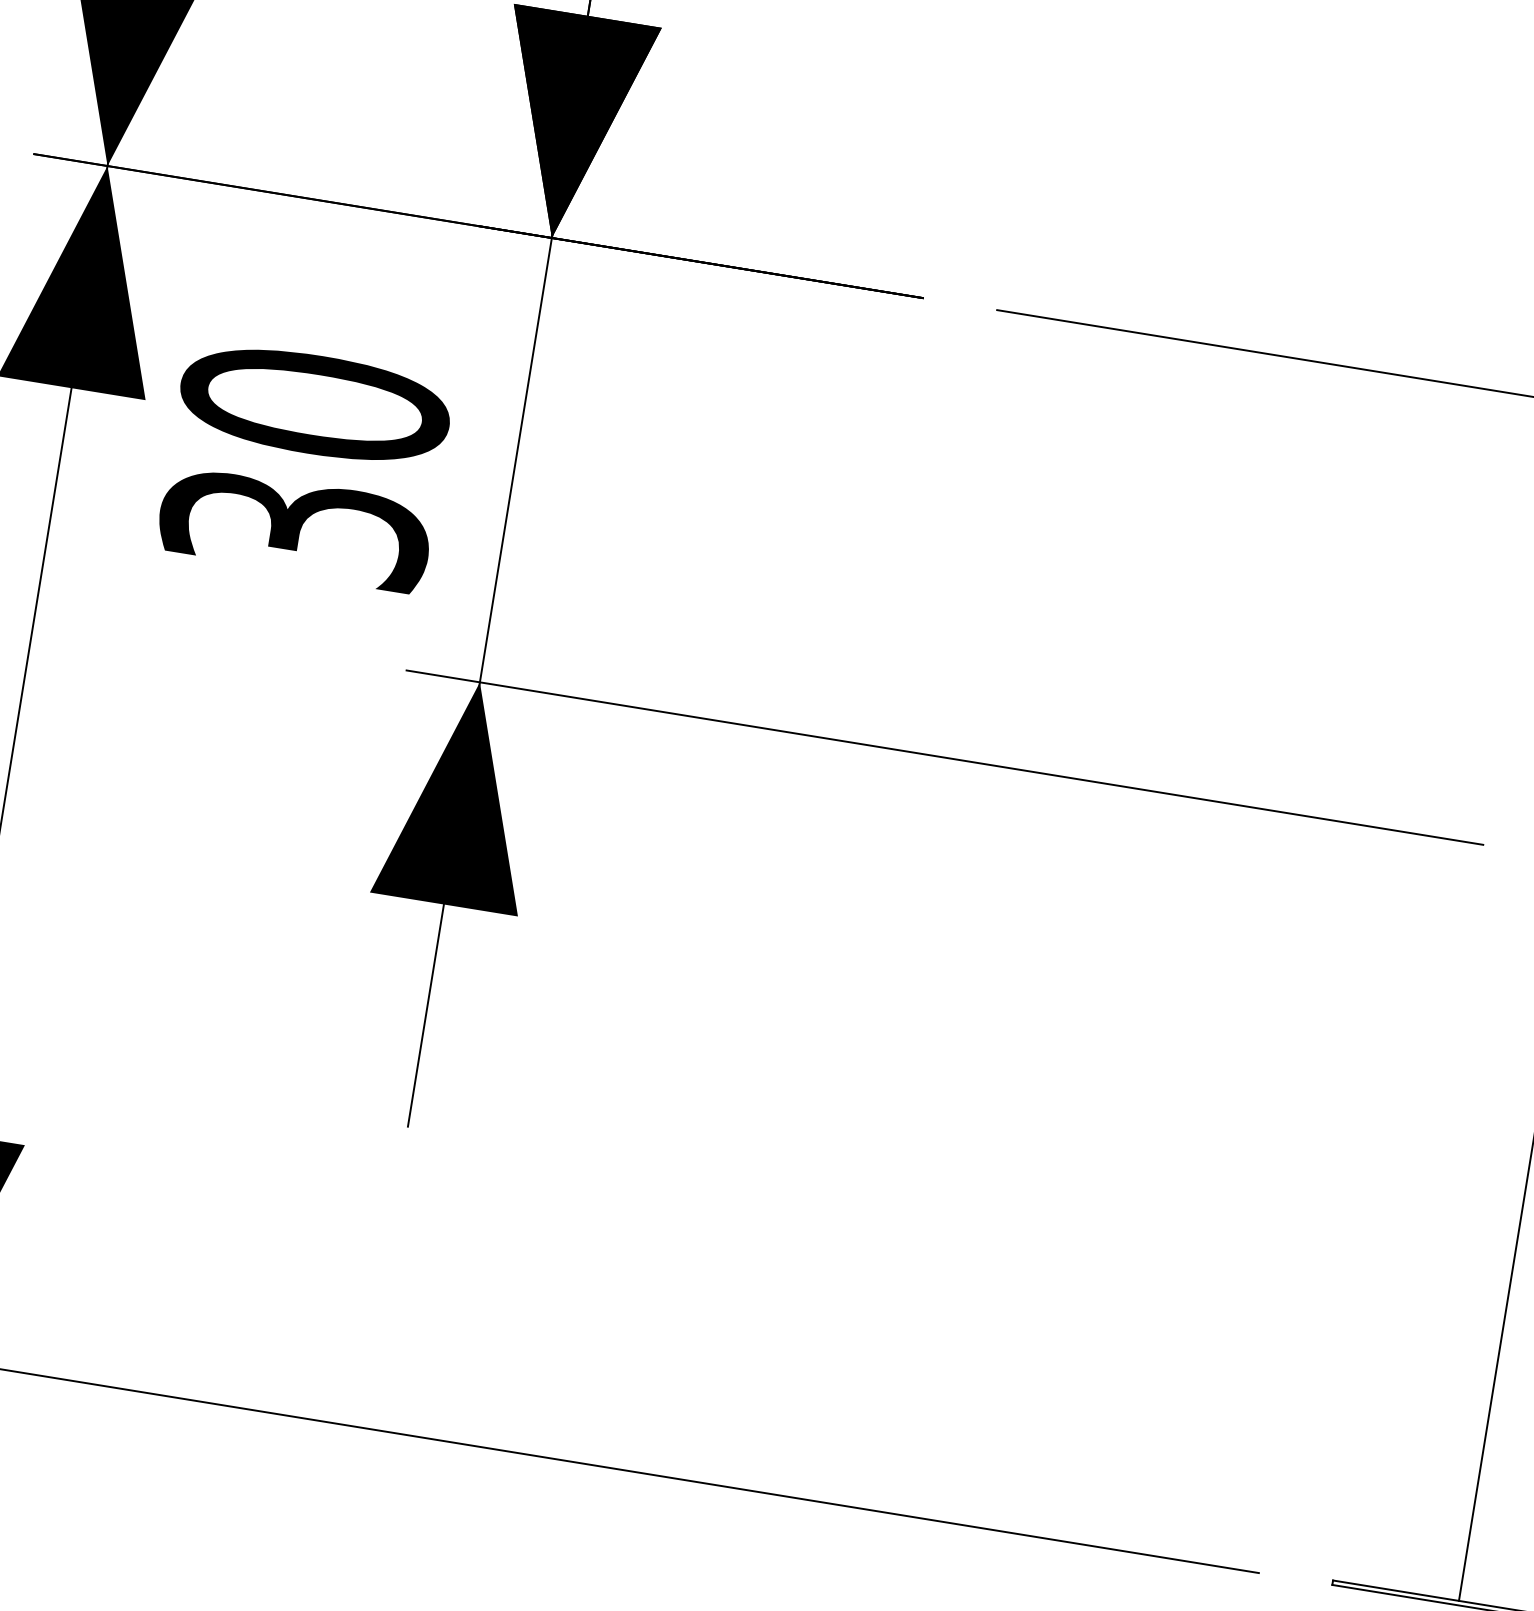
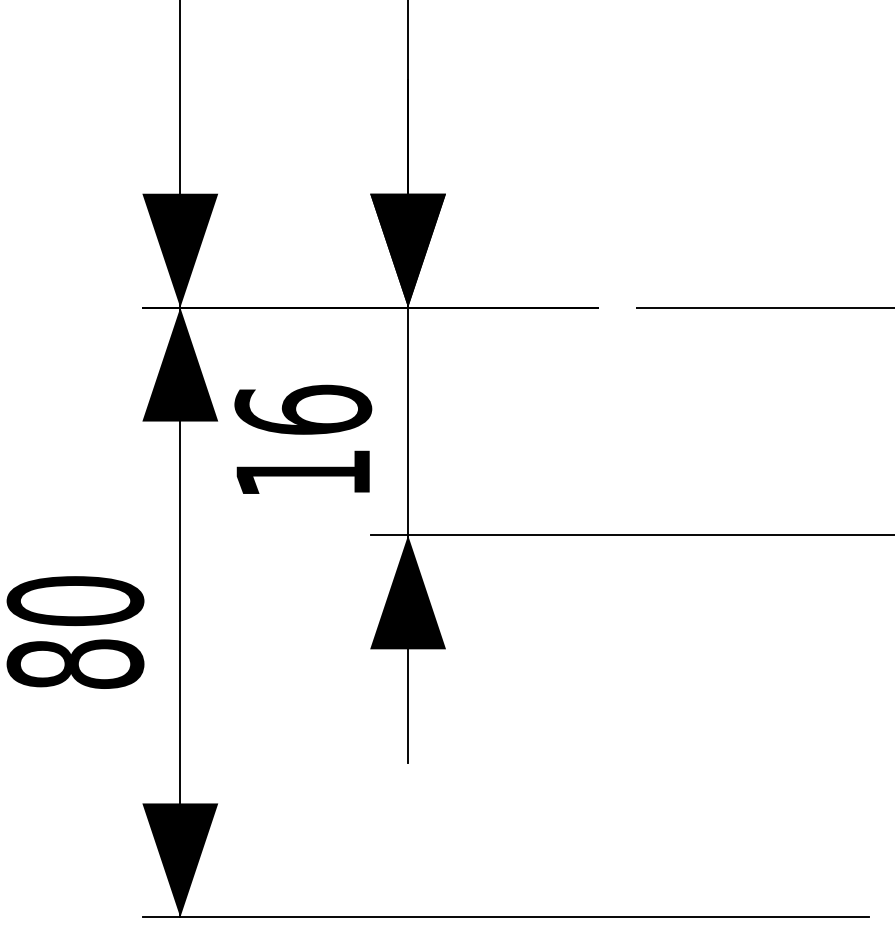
text: (305, 464) -> (303, 440), 30 -> 16

